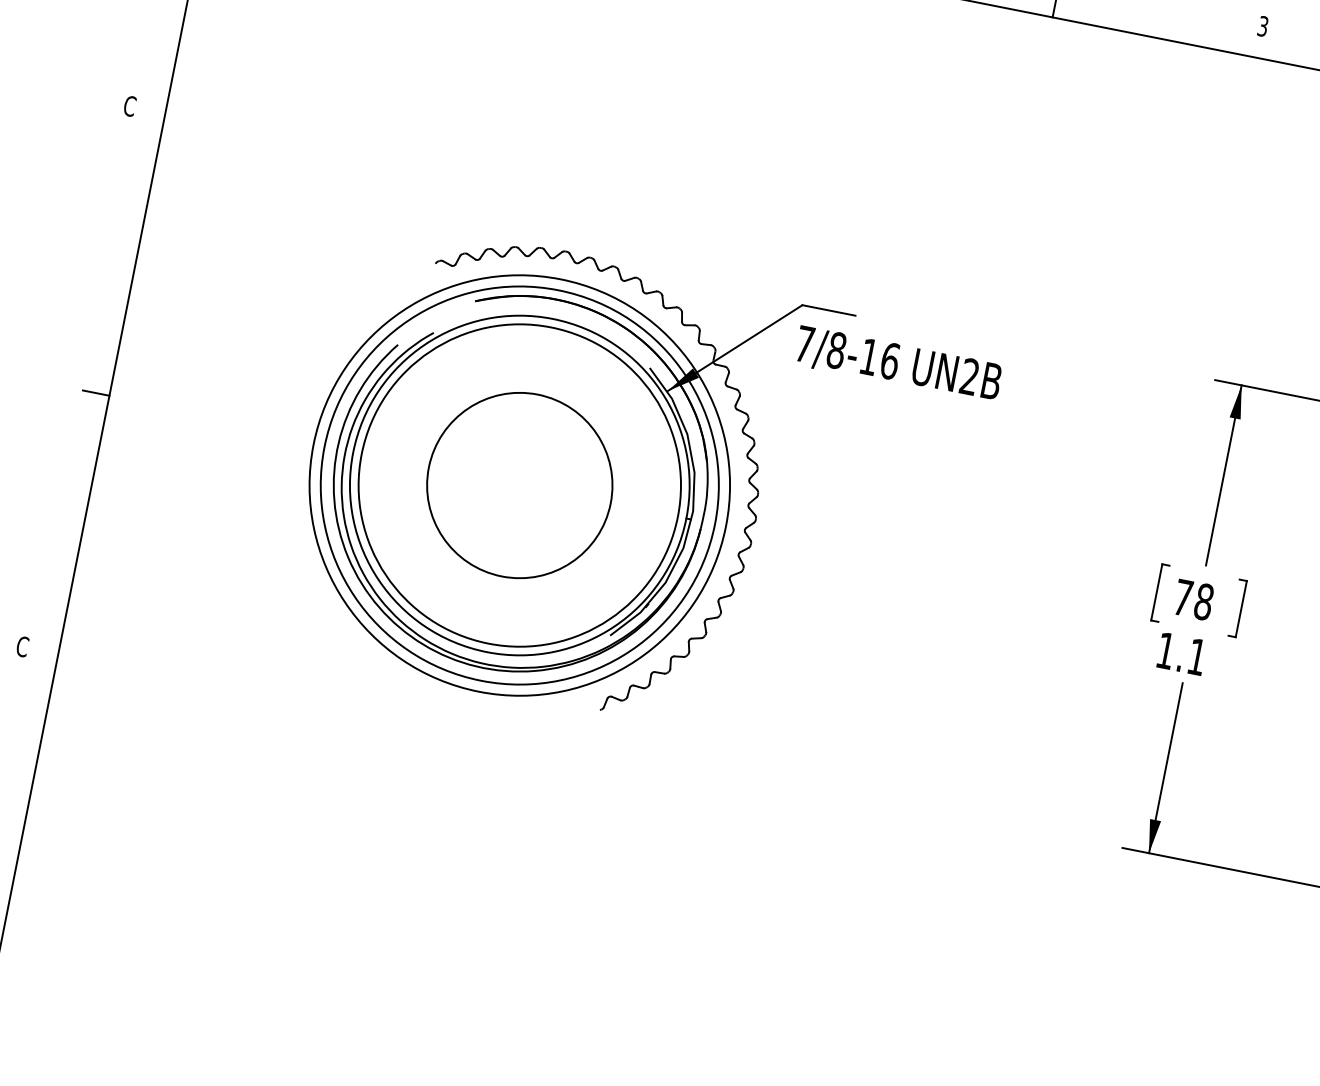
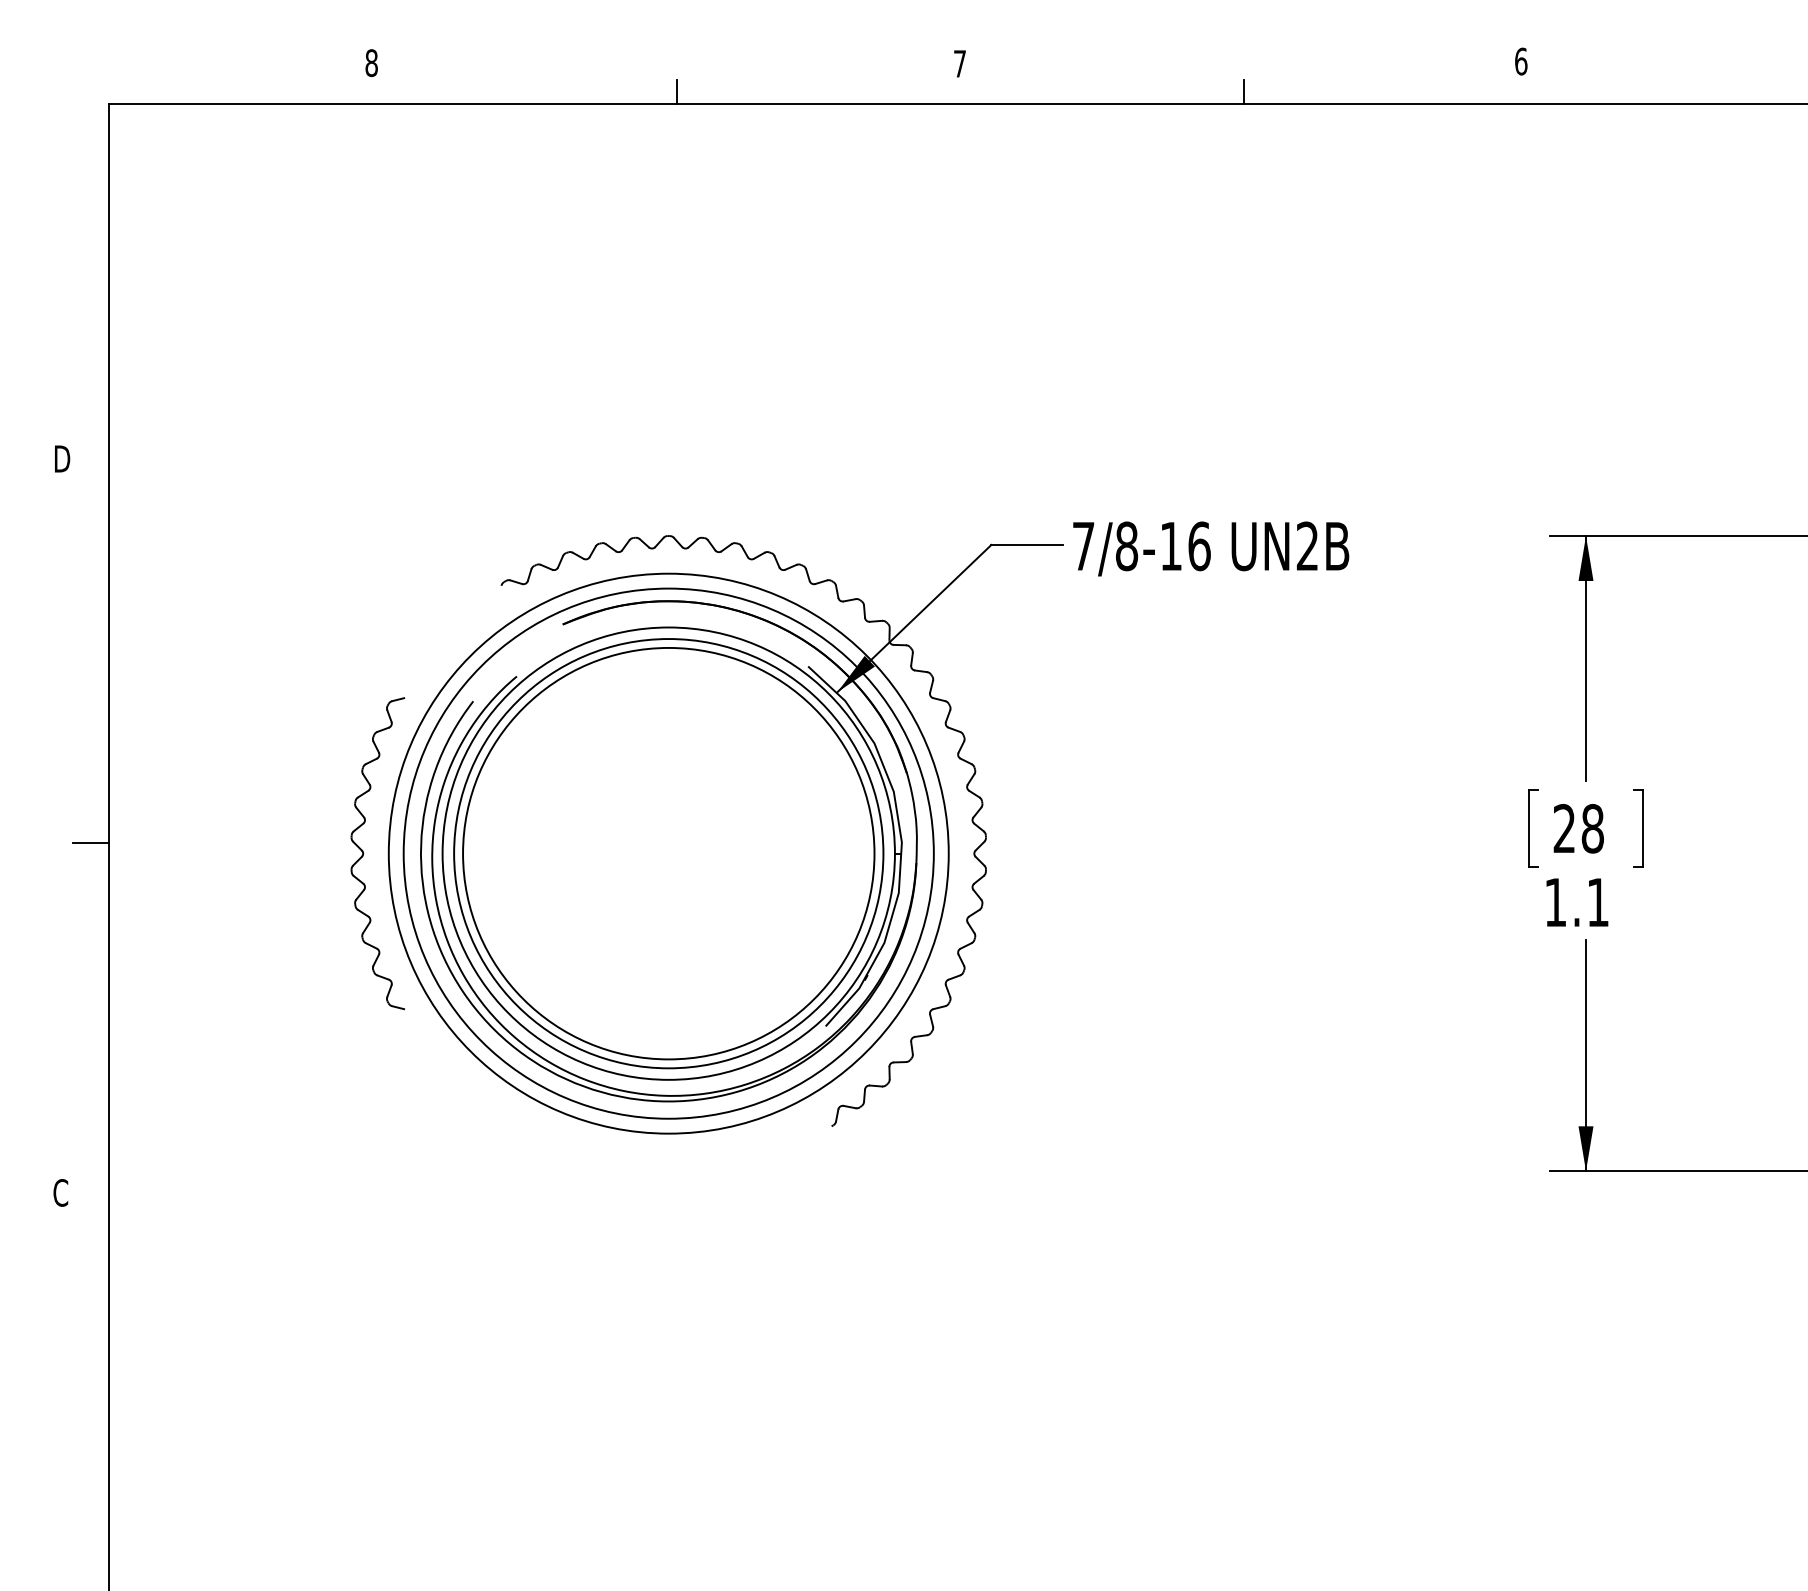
text: (1263, 26) -> (1521, 61), 3 -> 6
text: (130, 105) -> (61, 458), C -> D
text: (898, 364) -> (1211, 548), moved
part: (295, 441) -> (364, 853), added
circle: (519, 485) -> (668, 853), size x1.67
text: (1182, 597) -> (1563, 828), 78 -> 28

